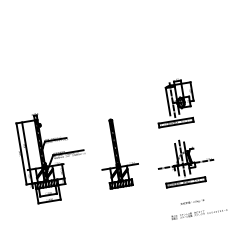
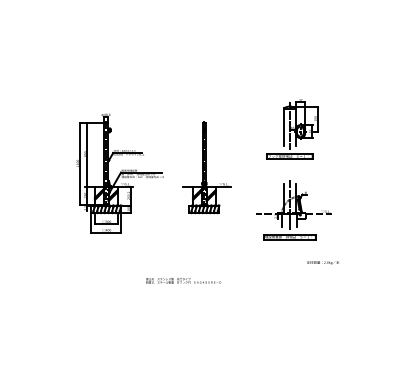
part: (117, 152) -> (206, 167), moved
text: (192, 202) -> (322, 262), moved
text: (199, 213) -> (183, 280), moved

